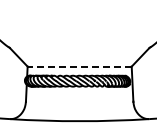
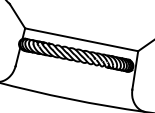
line: (79, 66) -> (81, 39), dashed -> solid

